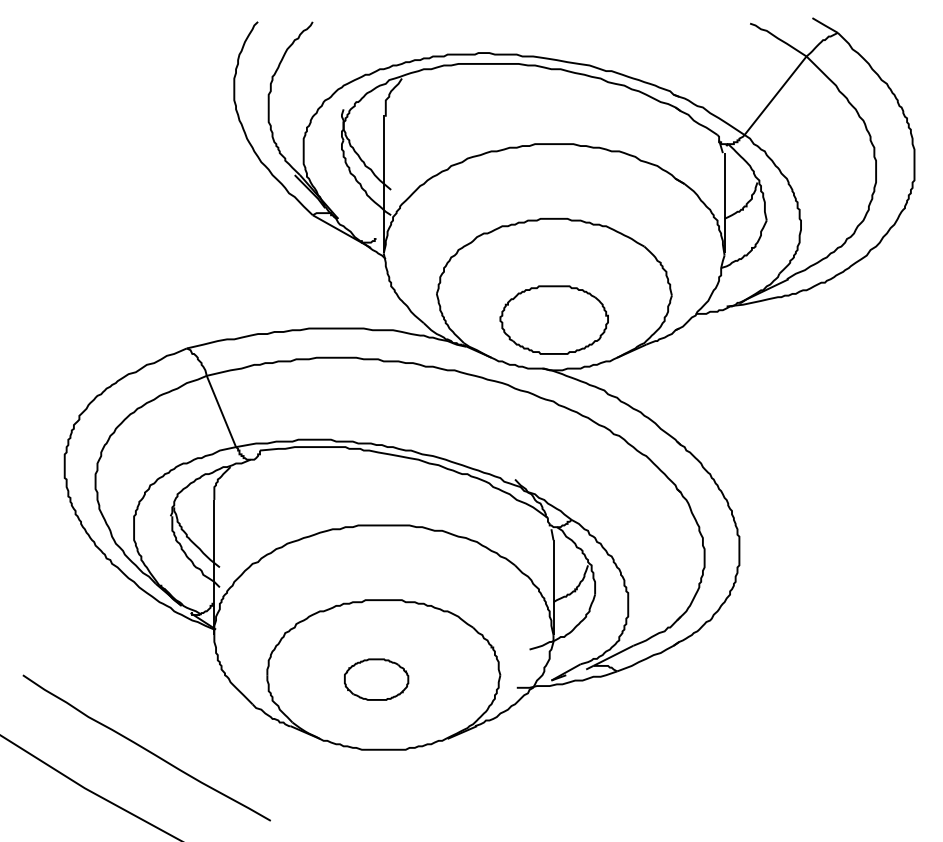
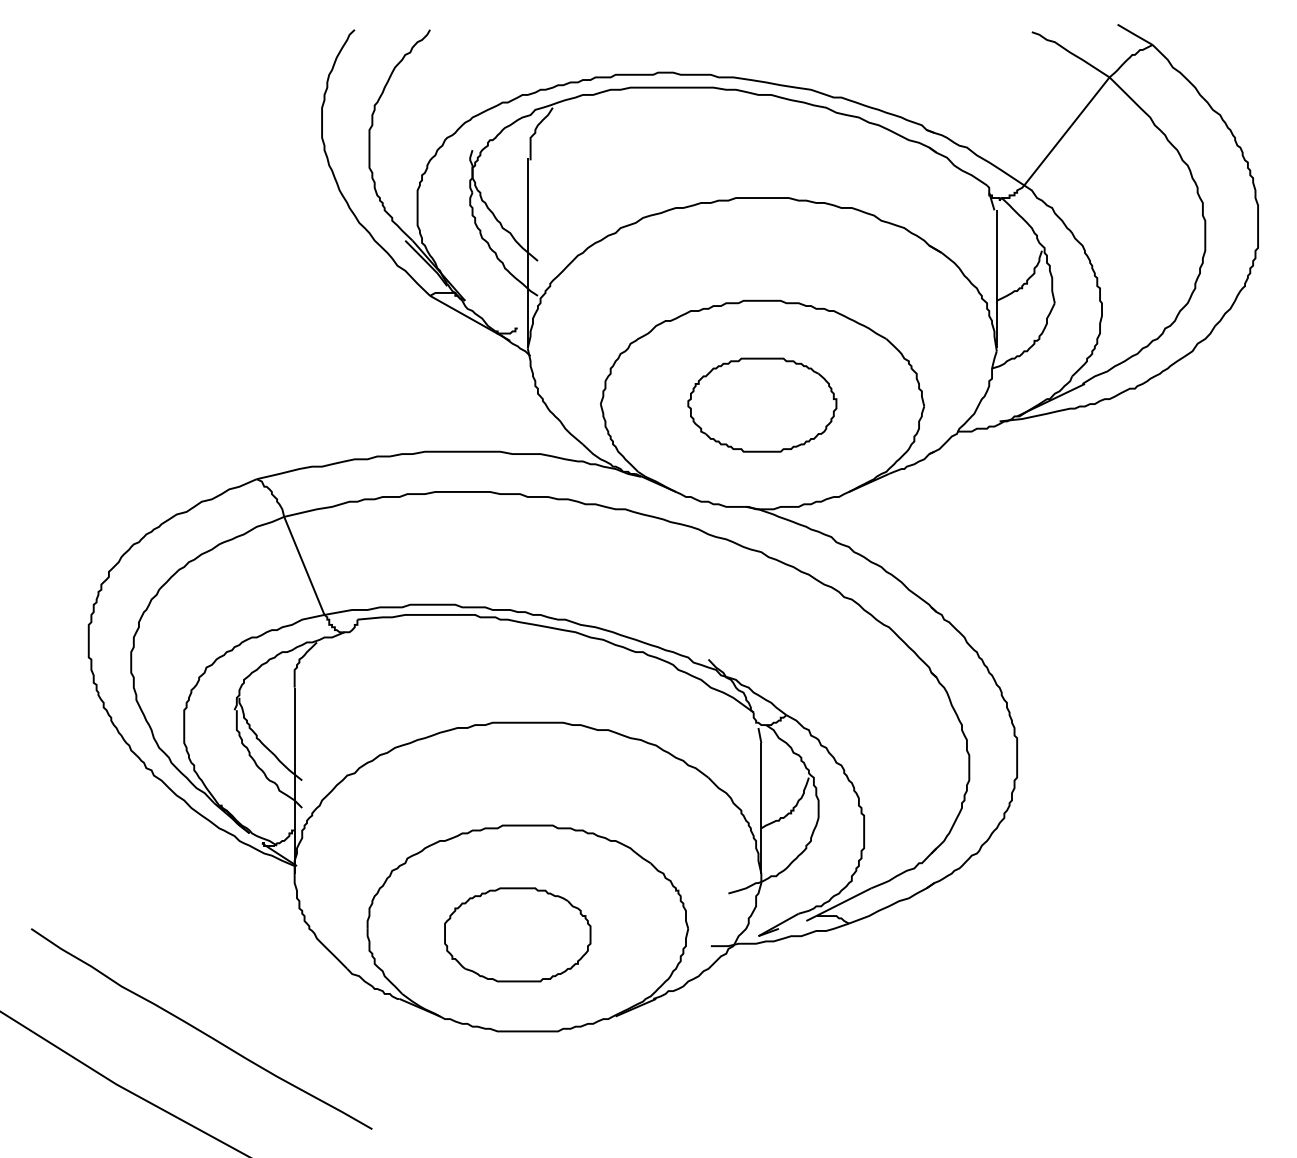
part: (554, 319) -> (762, 404), moved
part: (376, 679) -> (517, 934), size x1.67

